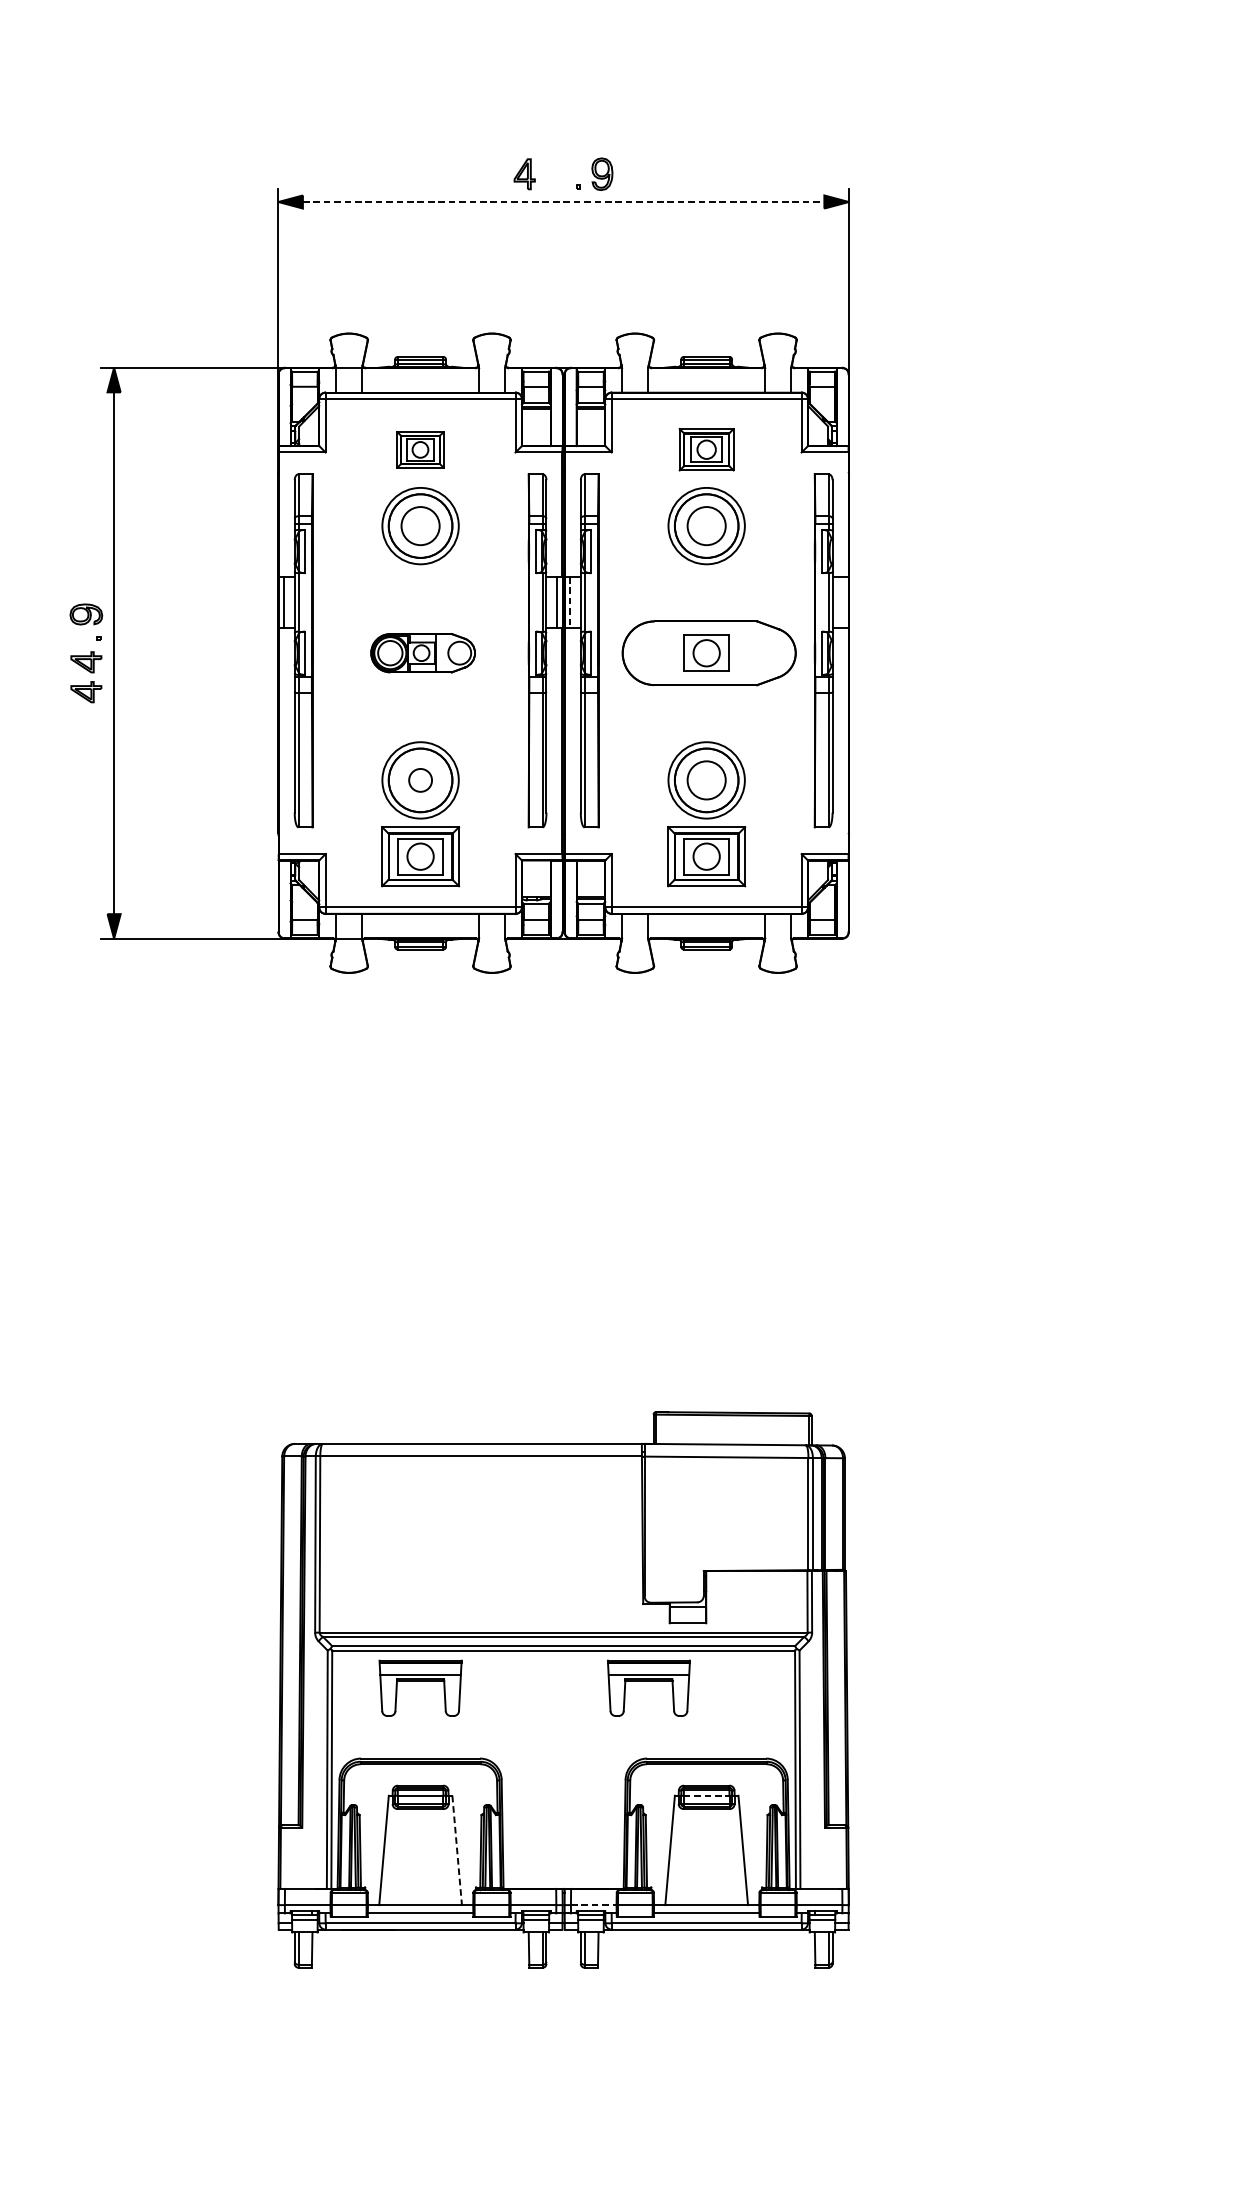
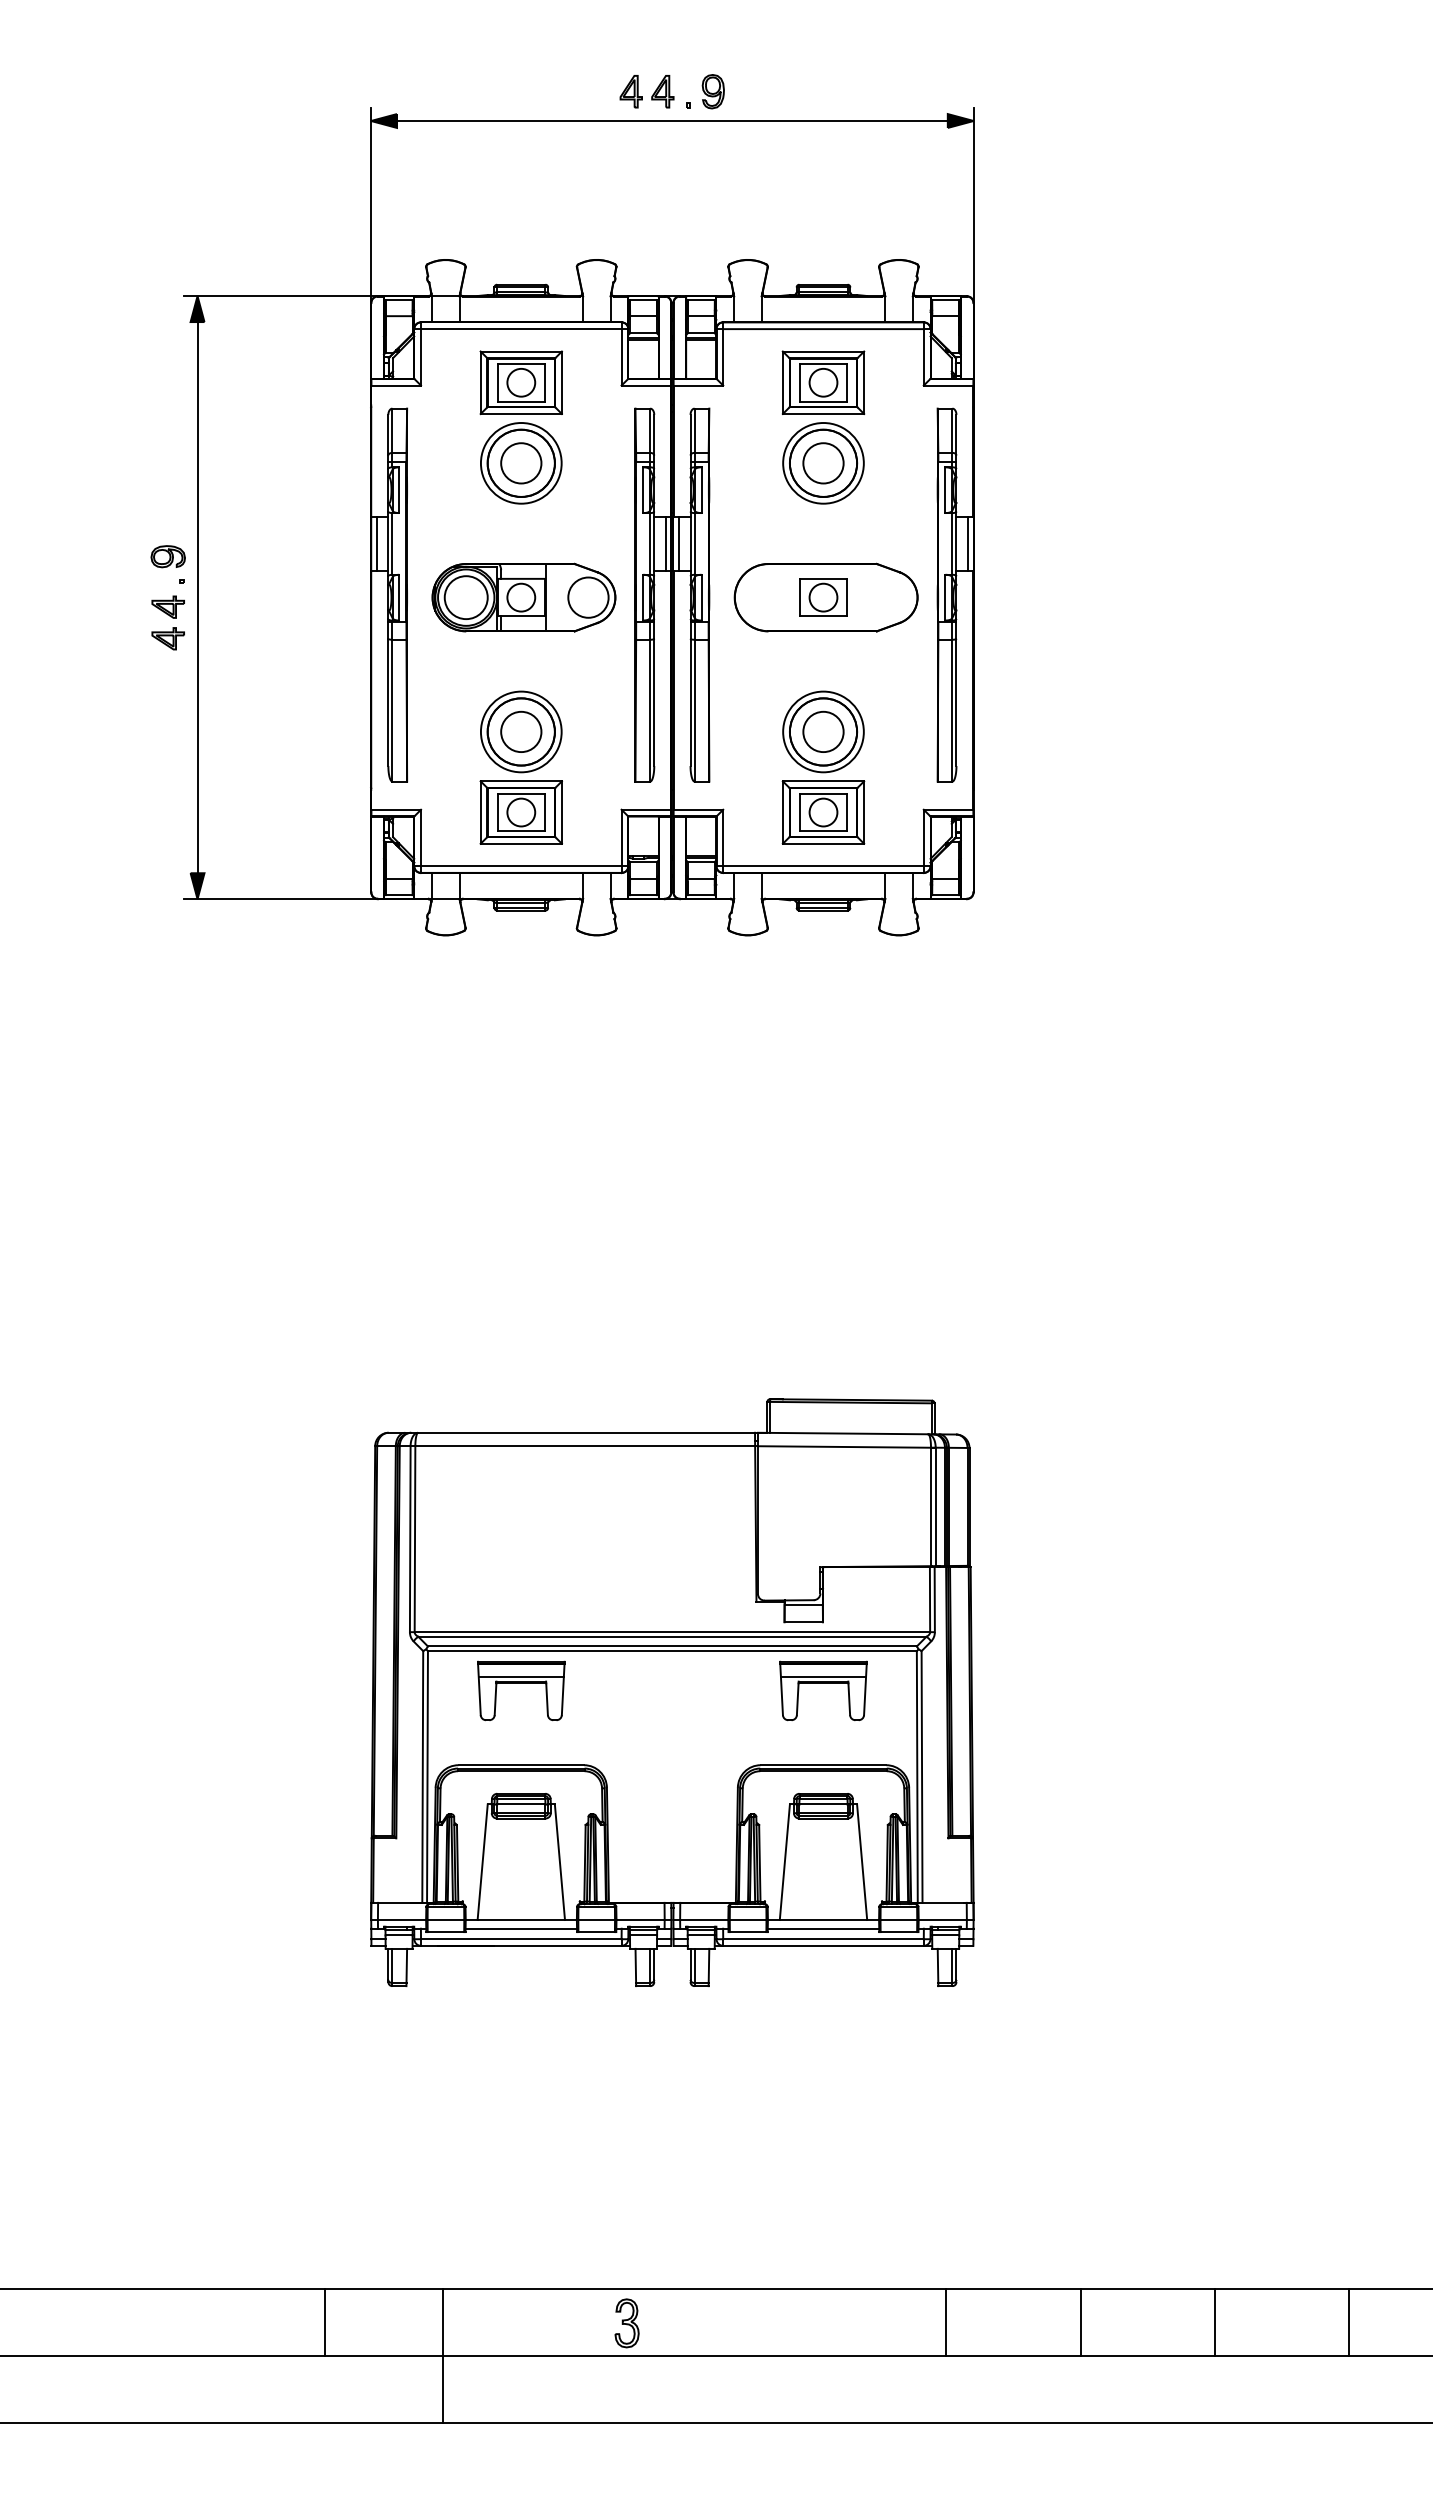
part: (554, 174) -> (662, 91), added
line: (563, 202) -> (672, 121), dashed -> solid
part: (419, 449) -> (520, 382), size x1.67
part: (706, 449) -> (823, 382), size x1.43
line: (570, 601) -> (679, 543), dashed -> solid
line: (843, 601) -> (967, 543), added
part: (422, 653) -> (523, 597), size x1.67
circle: (420, 779) -> (521, 731), size x1.67
part: (648, 1681) -> (823, 1683), moved
line: (707, 1795) -> (824, 1804), dashed -> solid
line: (456, 1850) -> (559, 1862), dashed -> solid
line: (594, 1905) -> (704, 1920), dashed -> solid

